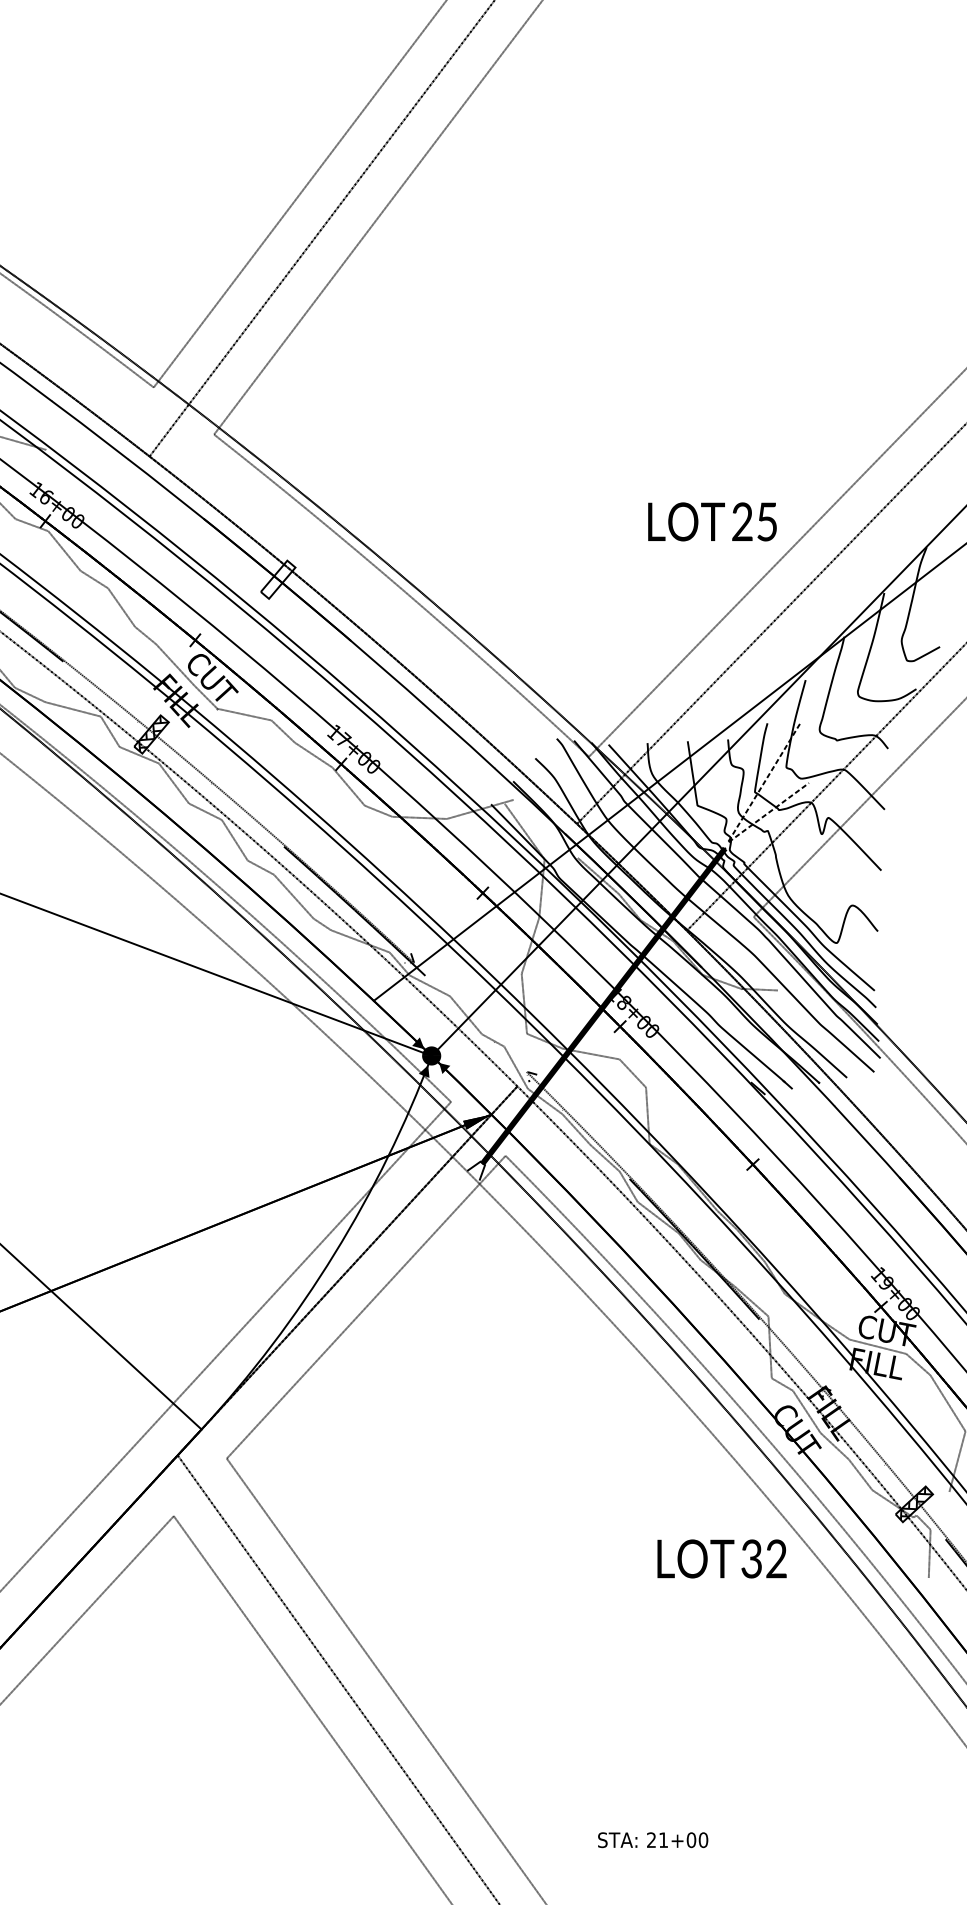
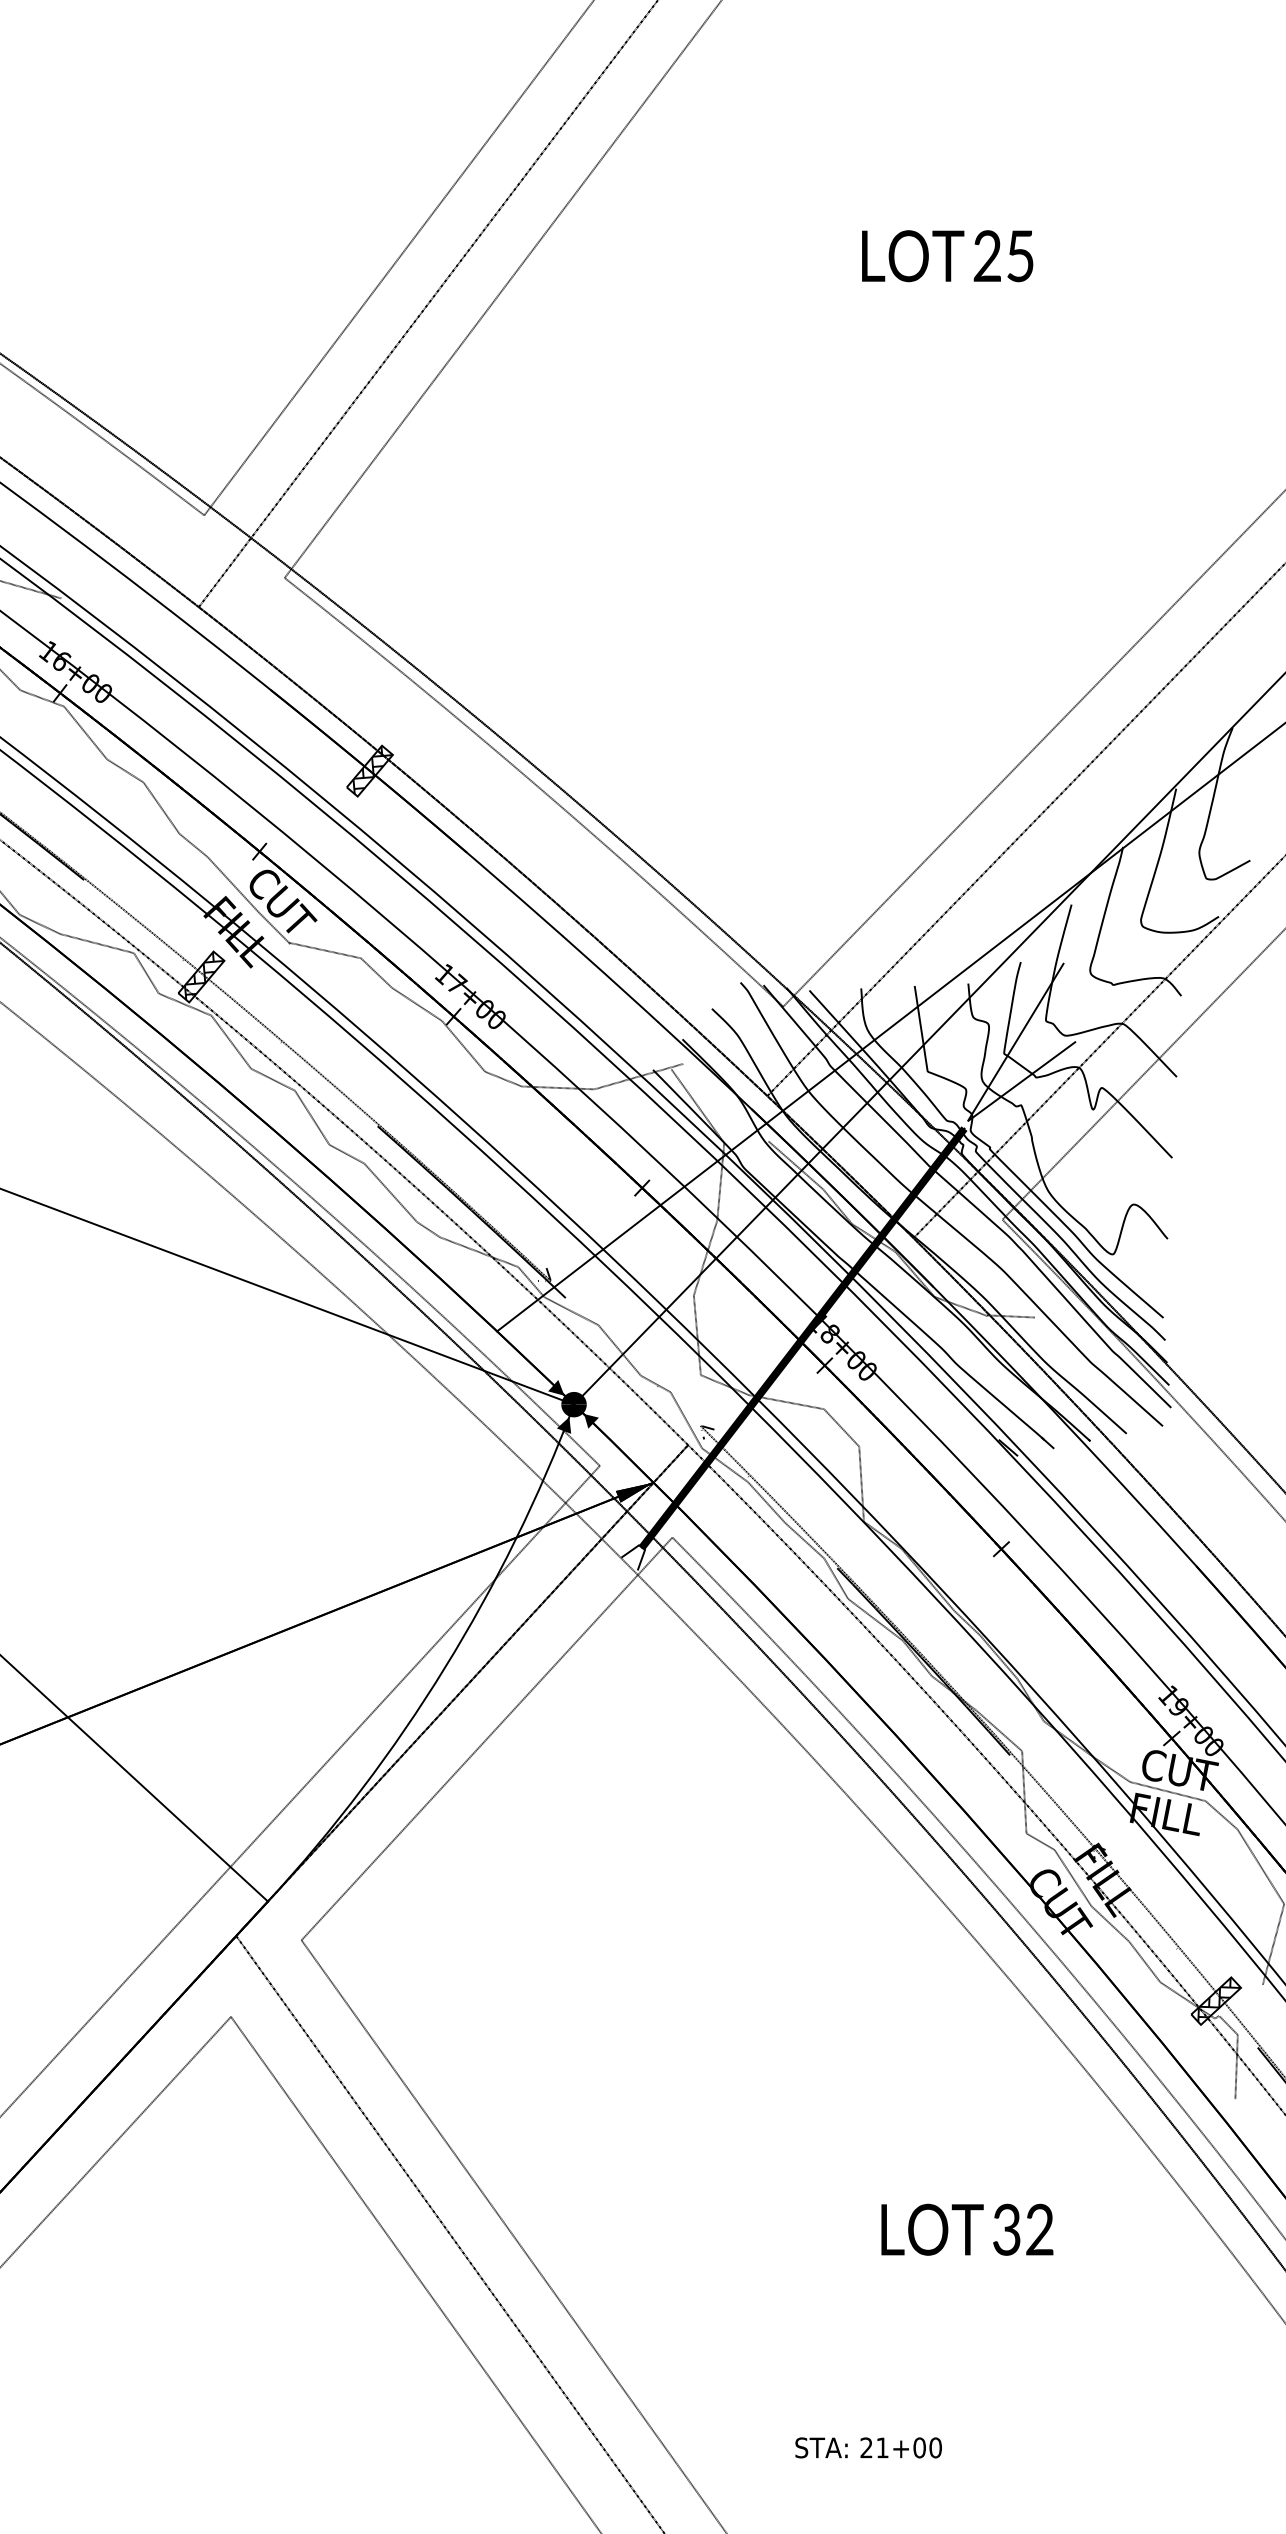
text: (712, 522) -> (947, 256), moved
hatch: (280, 579) -> (372, 770), added
line: (737, 827) -> (980, 1100), dashed -> solid
text: (722, 1558) -> (967, 2229), moved

